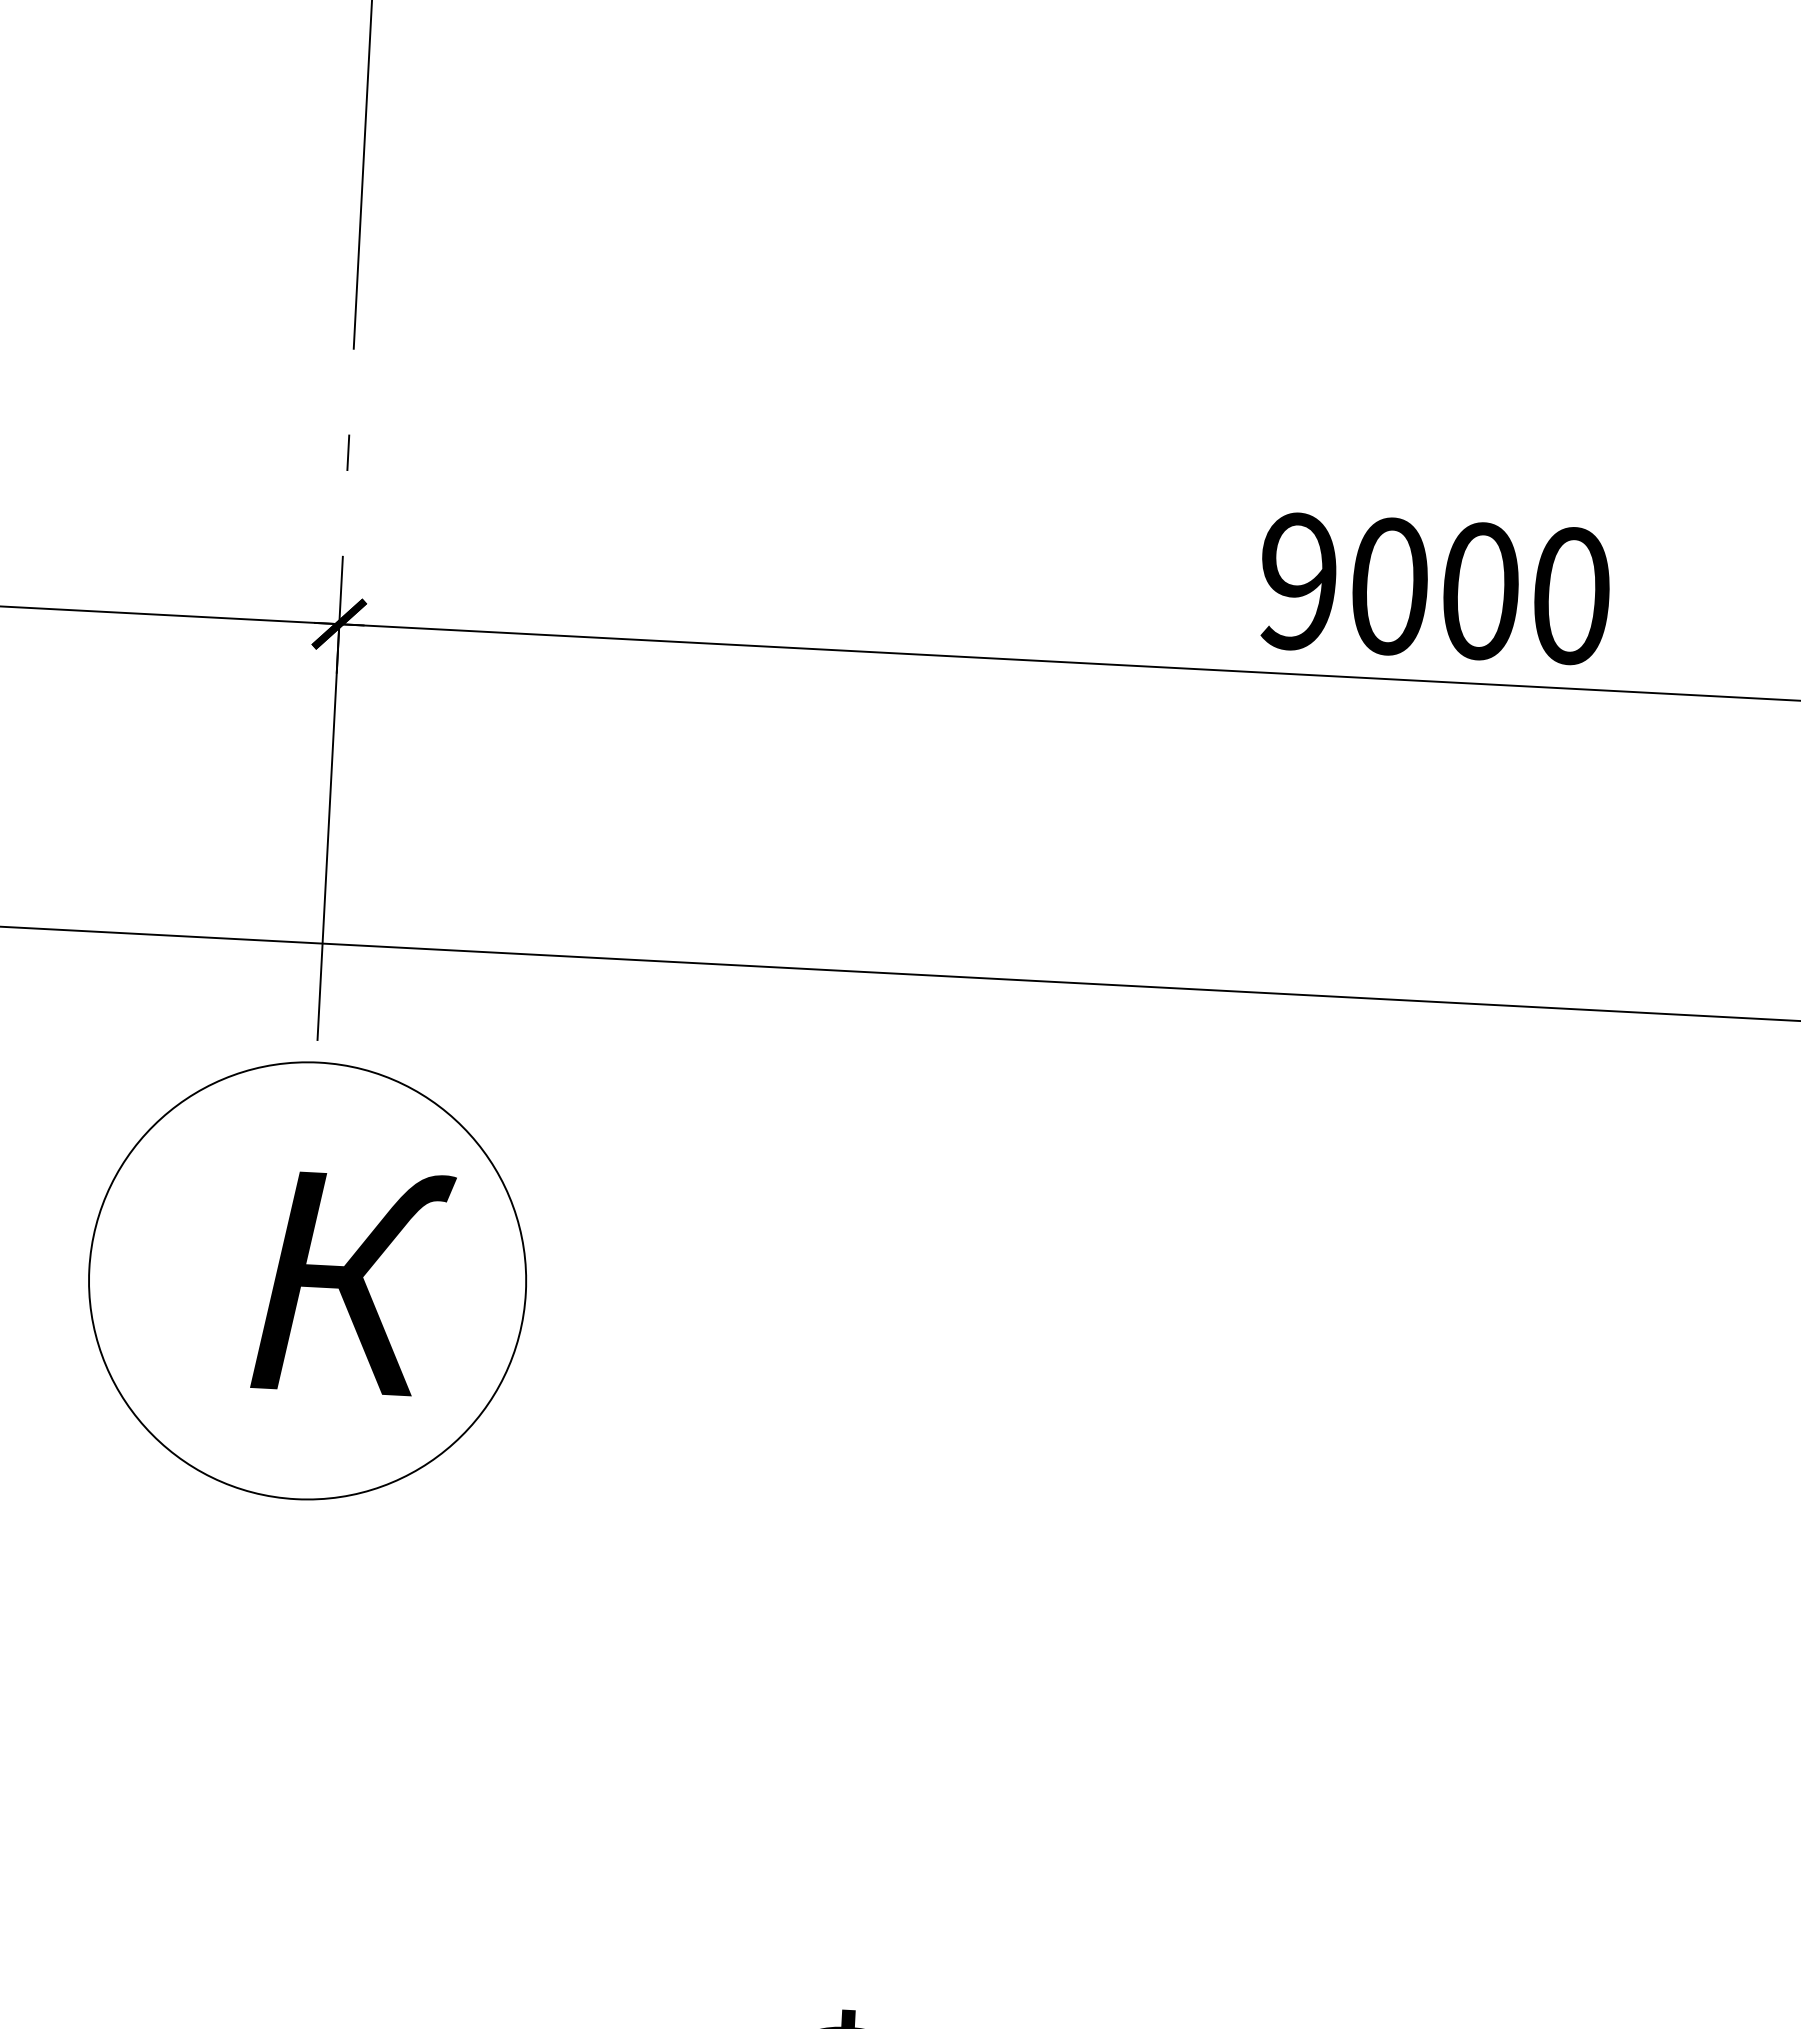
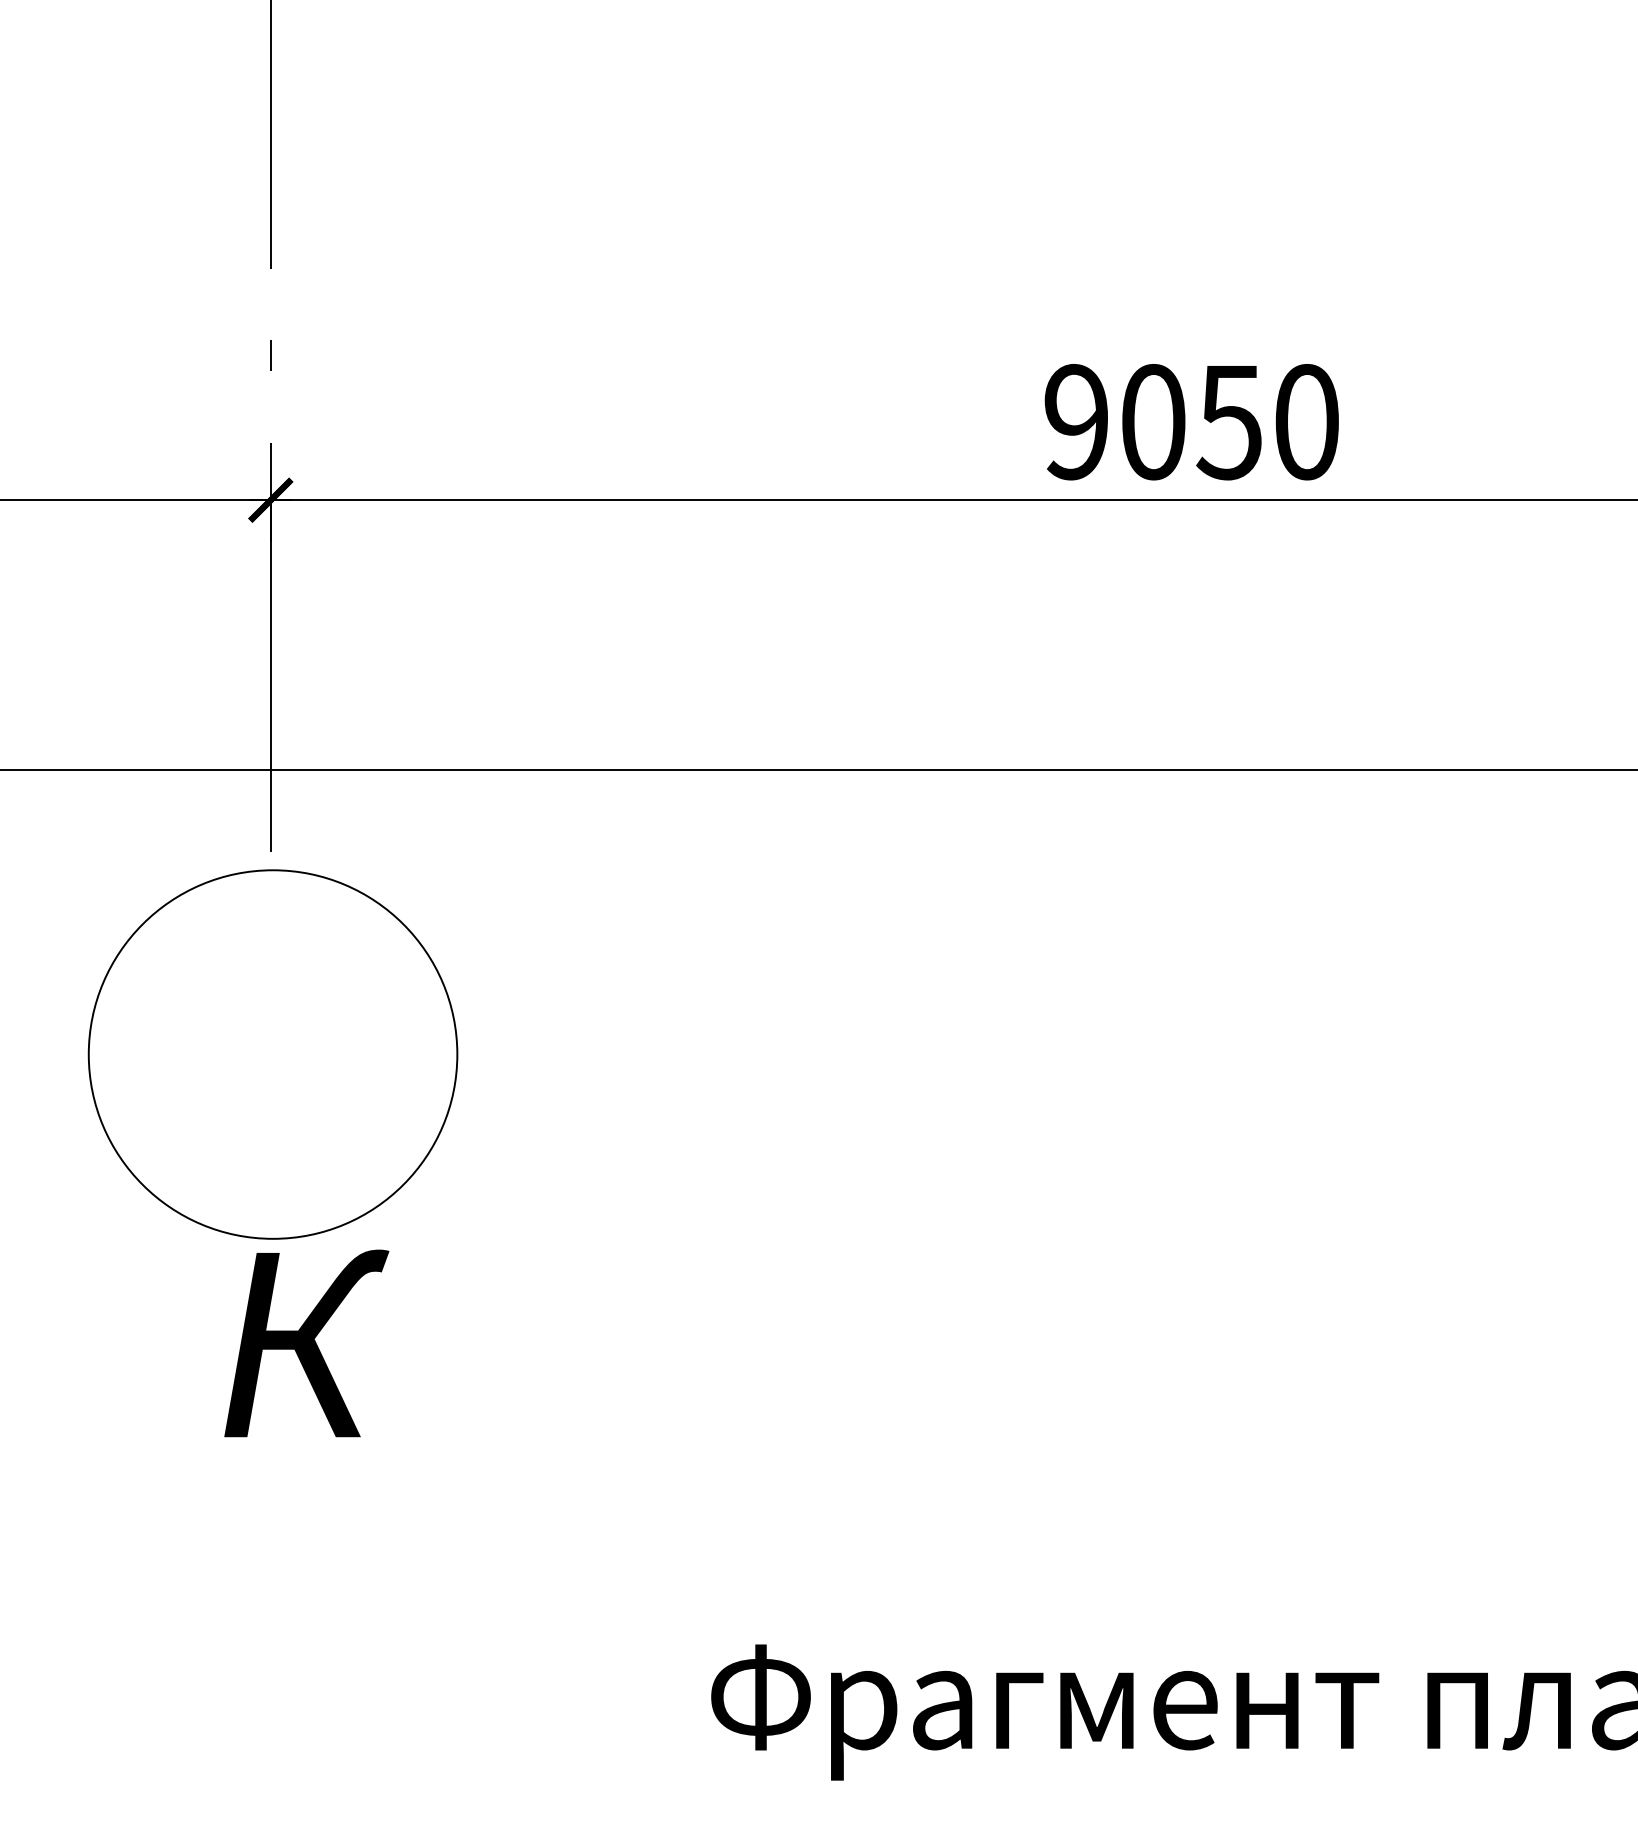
text: (1479, 591) -> (1229, 422), 9000 -> 9050
text: (353, 1282) -> (306, 1343), moved

